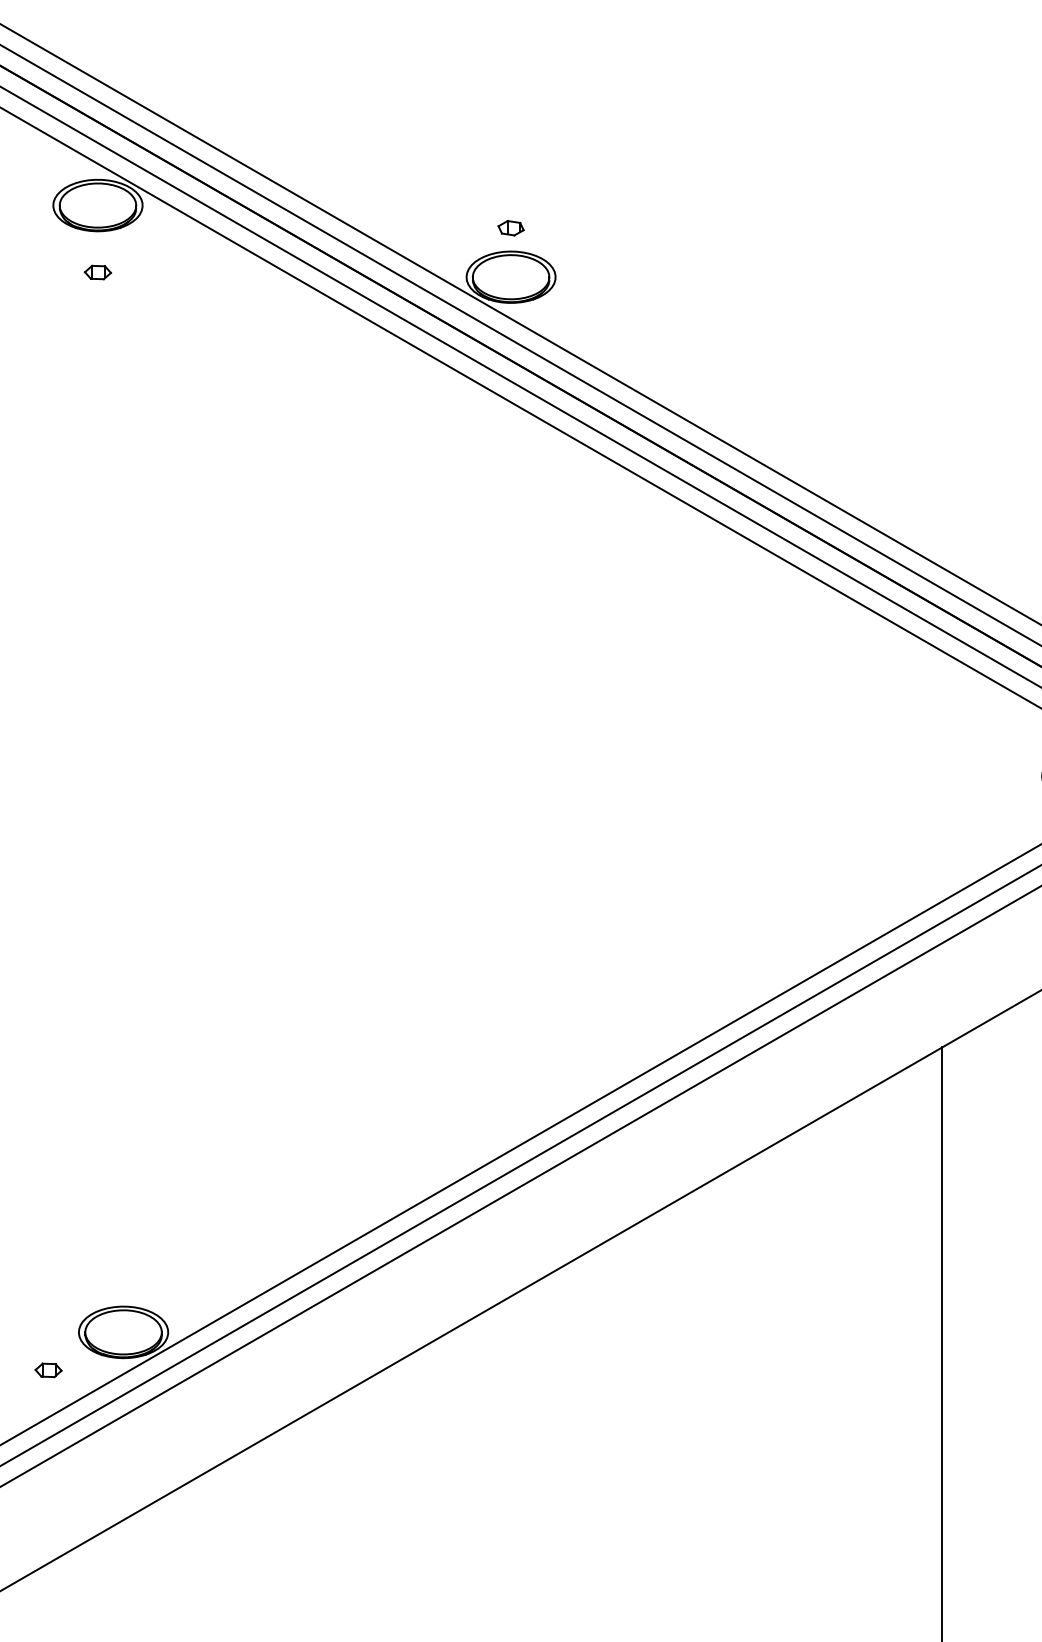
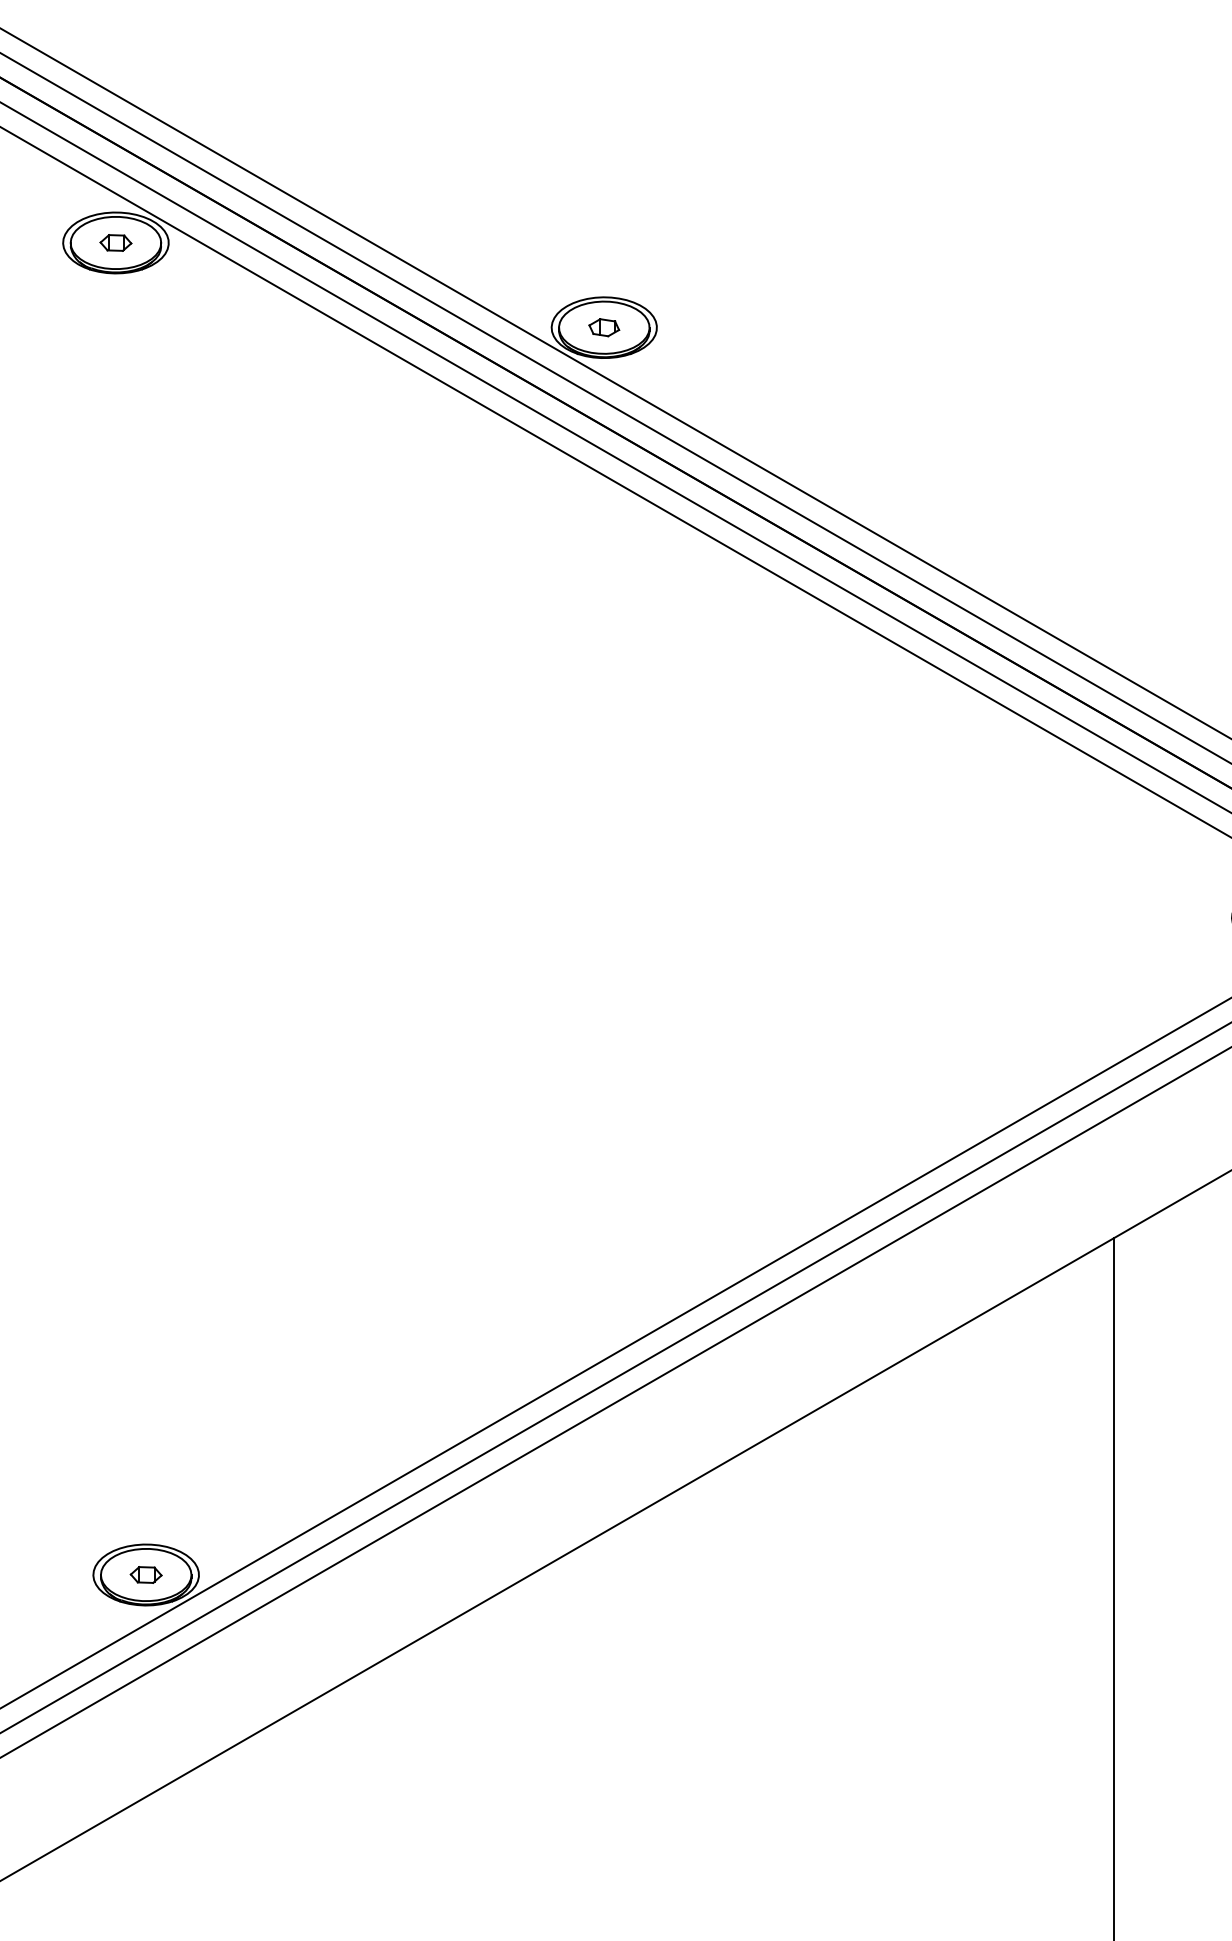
part: (510, 228) -> (603, 328), moved
part: (97, 272) -> (115, 242), moved
part: (48, 1370) -> (146, 1575), moved

